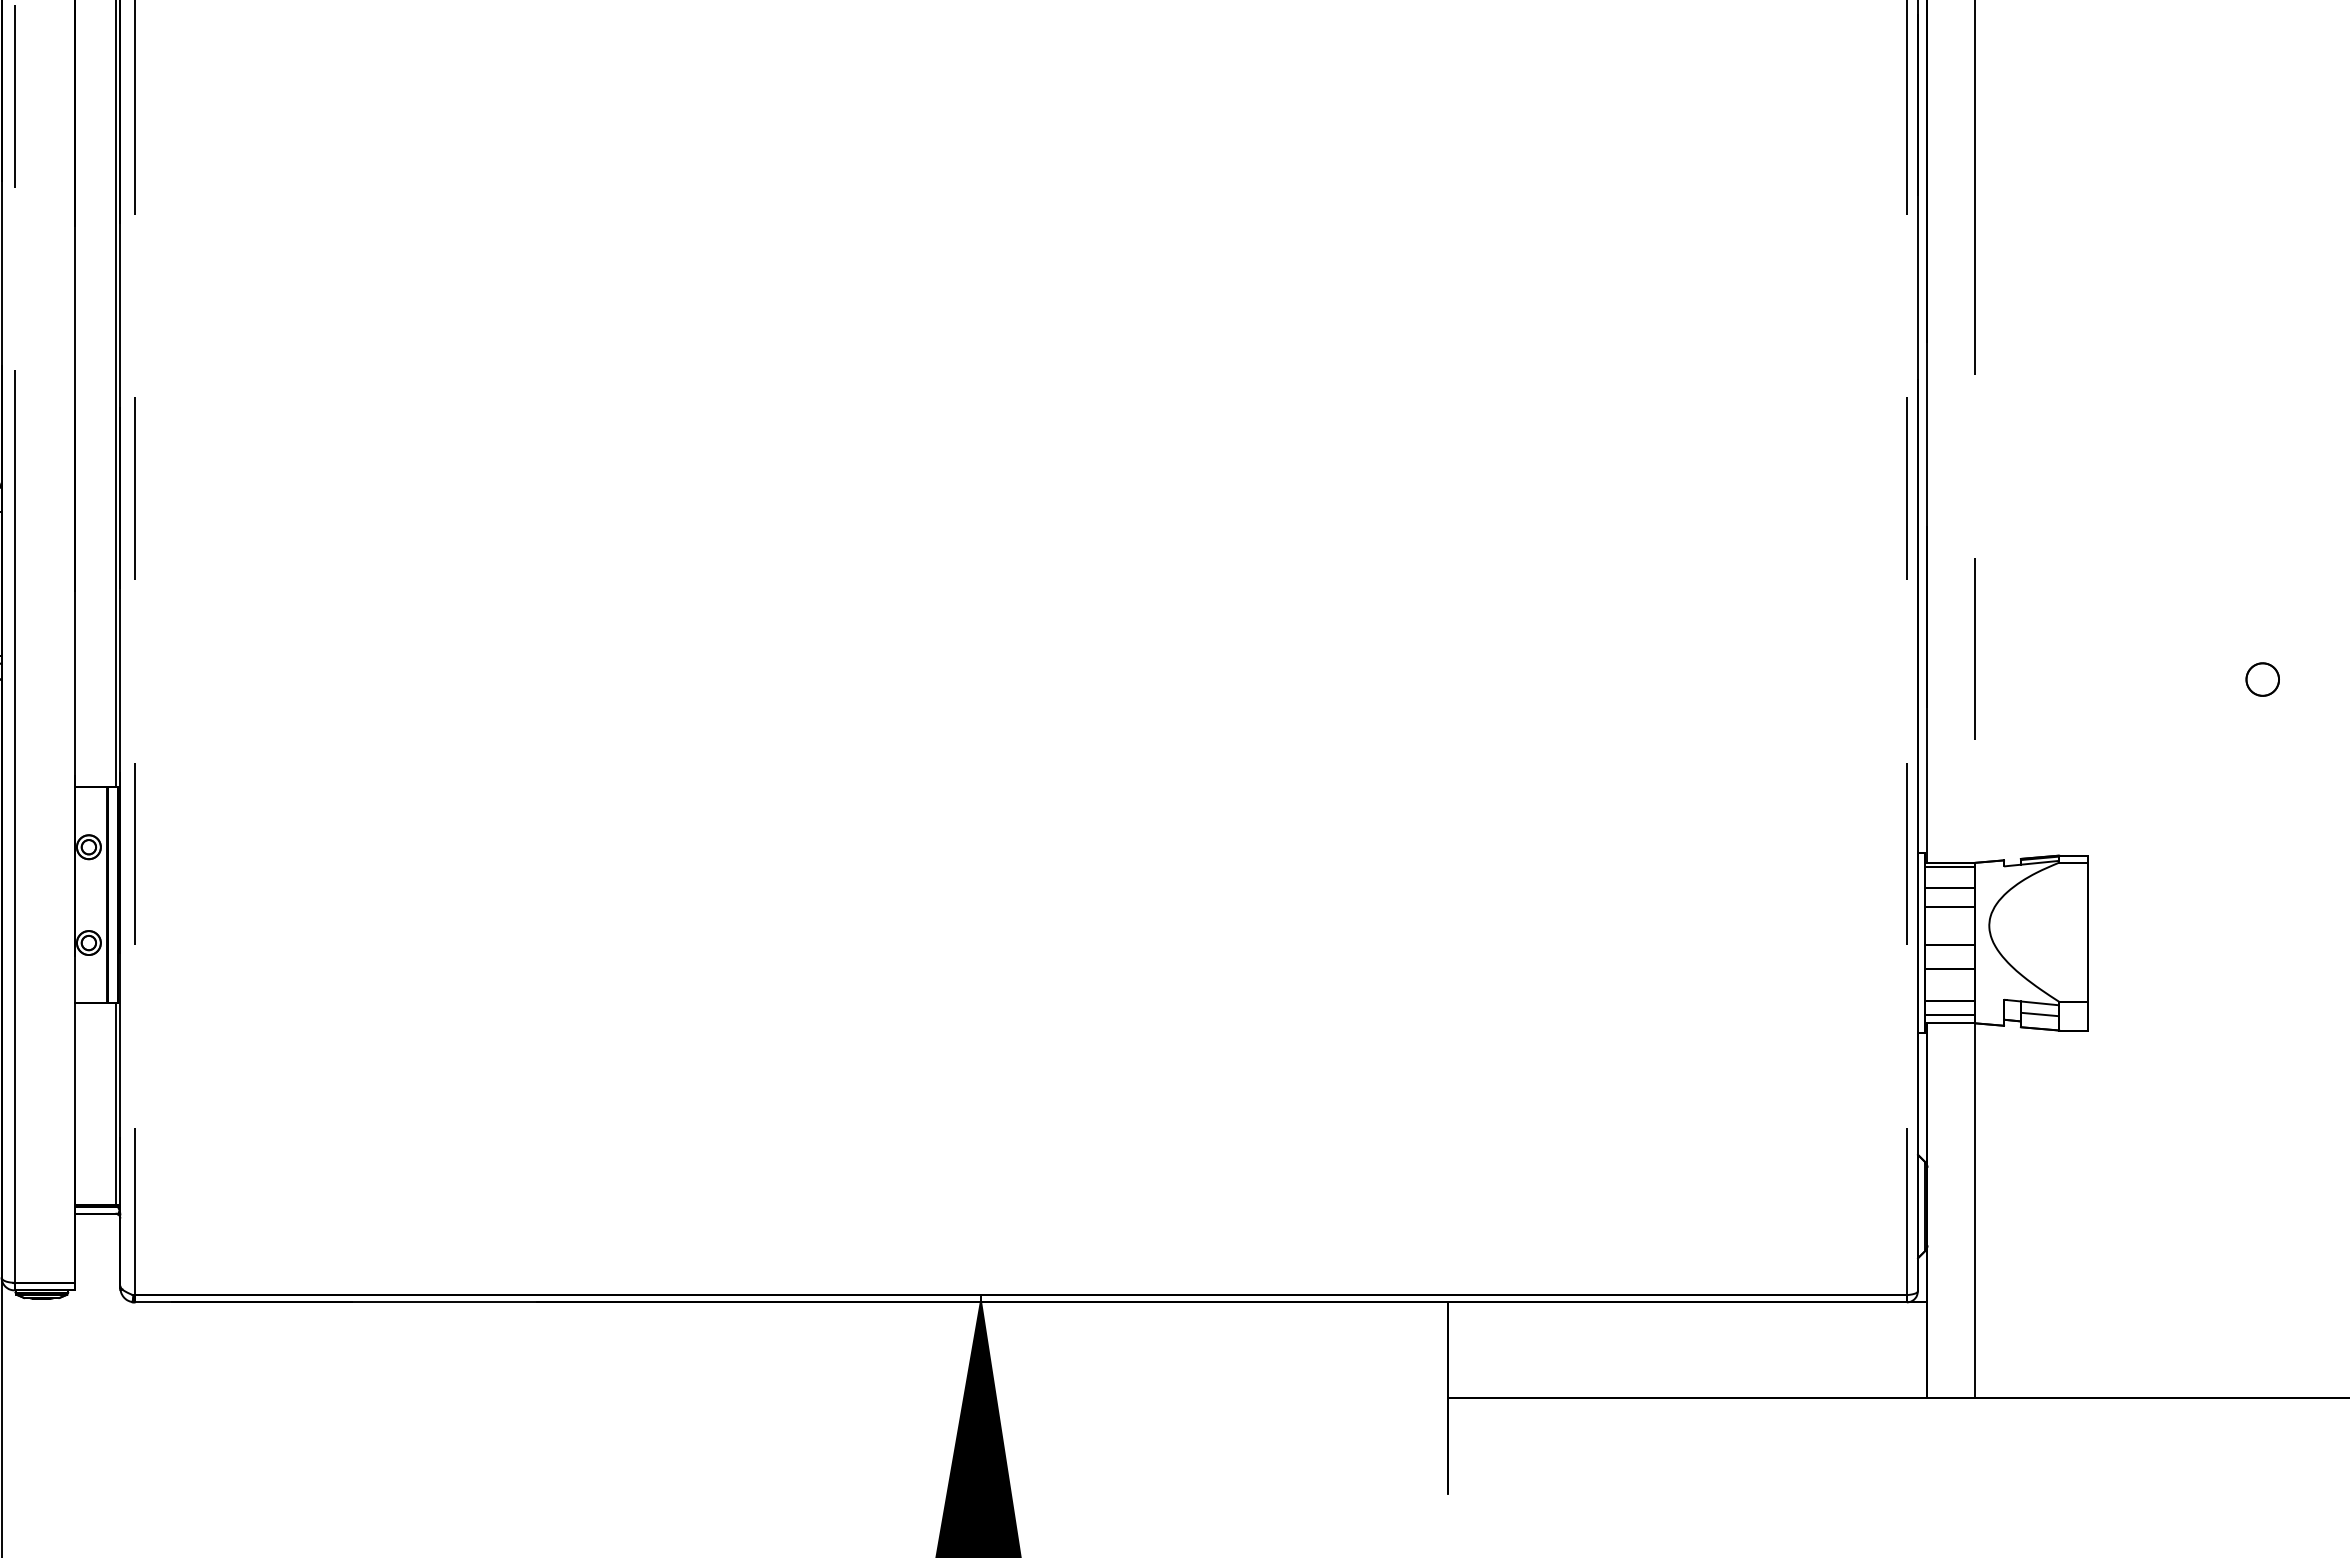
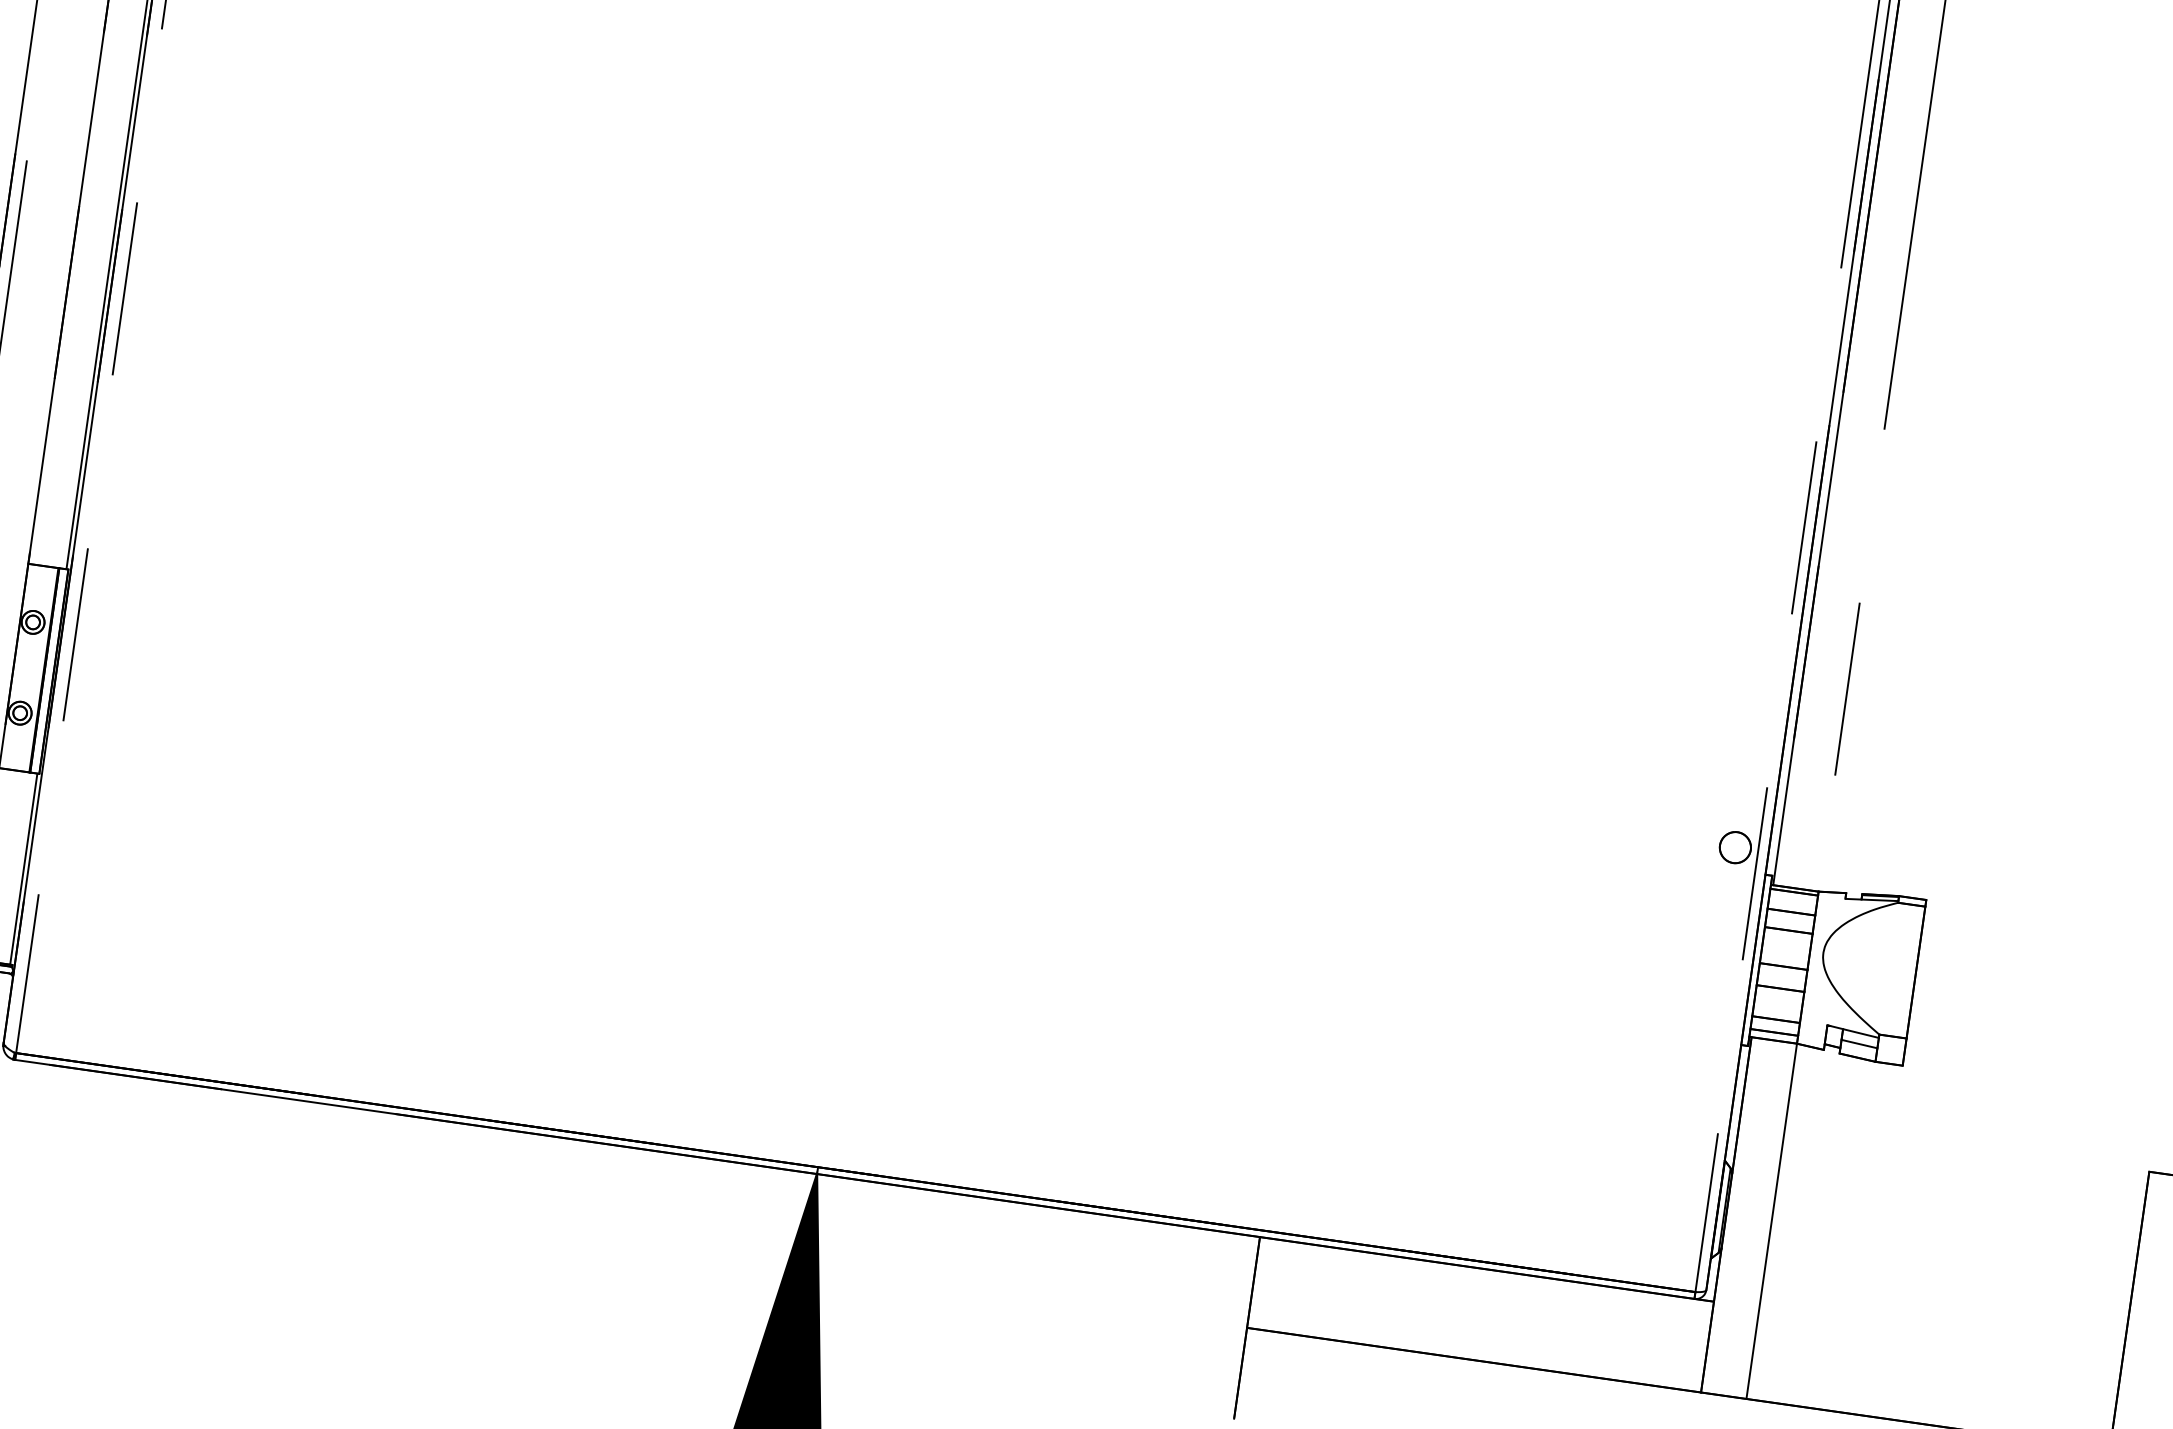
circle: (2262, 679) -> (1735, 847), moved

